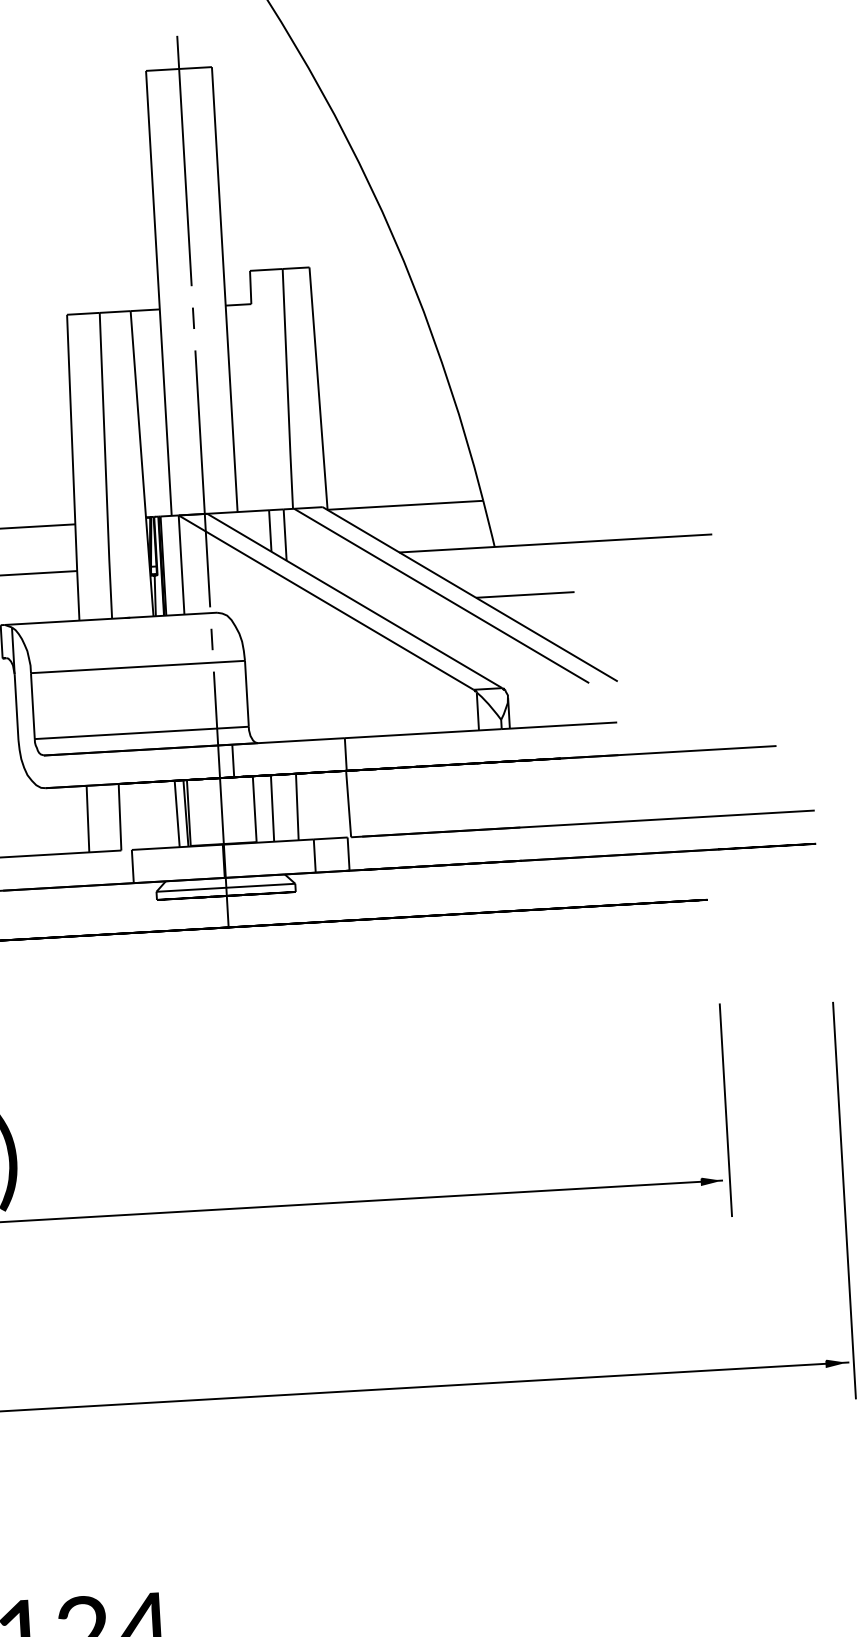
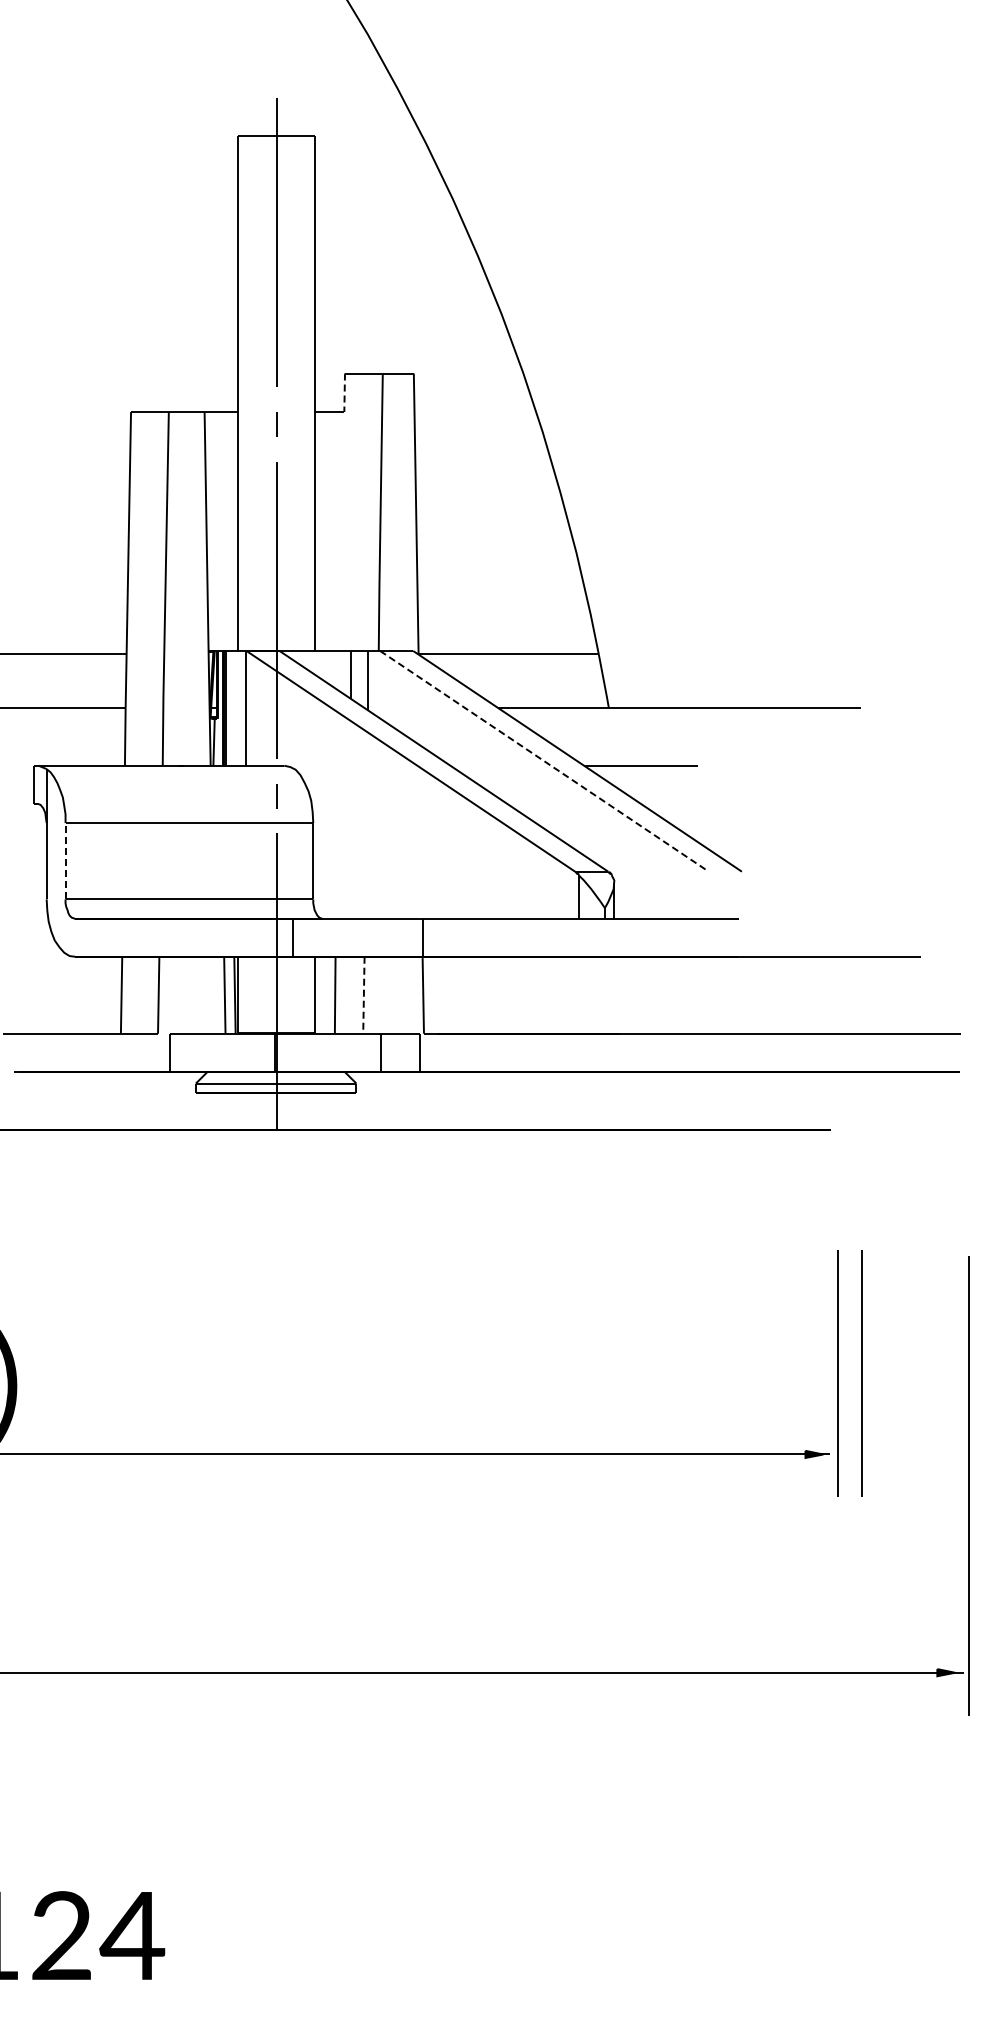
line: (250, 288) -> (344, 393), solid -> dashed
line: (441, 596) -> (544, 761), solid -> dashed
line: (32, 705) -> (65, 860), solid -> dashed
line: (296, 807) -> (363, 995), solid -> dashed
line: (746, 1109) -> (861, 1373), added

